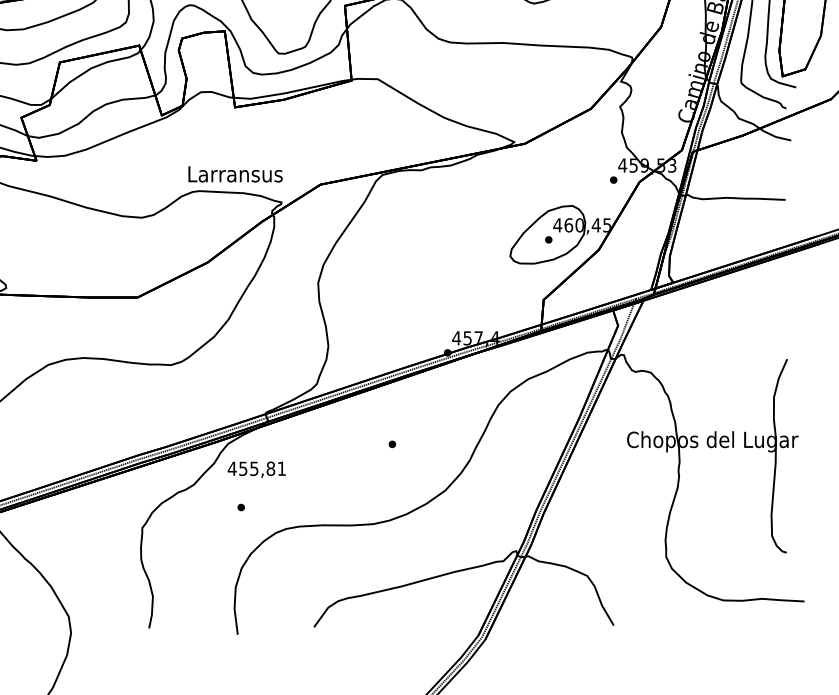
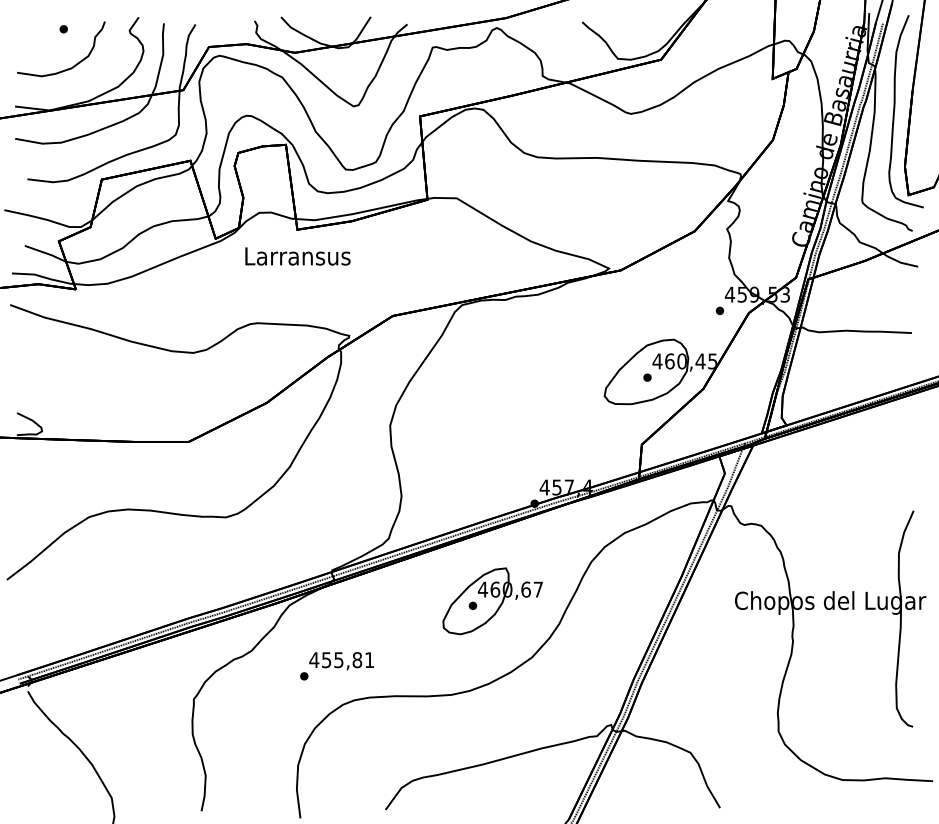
text: (235, 174) -> (297, 256), moved
part: (409, 440) -> (492, 601), added
text: (256, 470) -> (341, 661), moved

